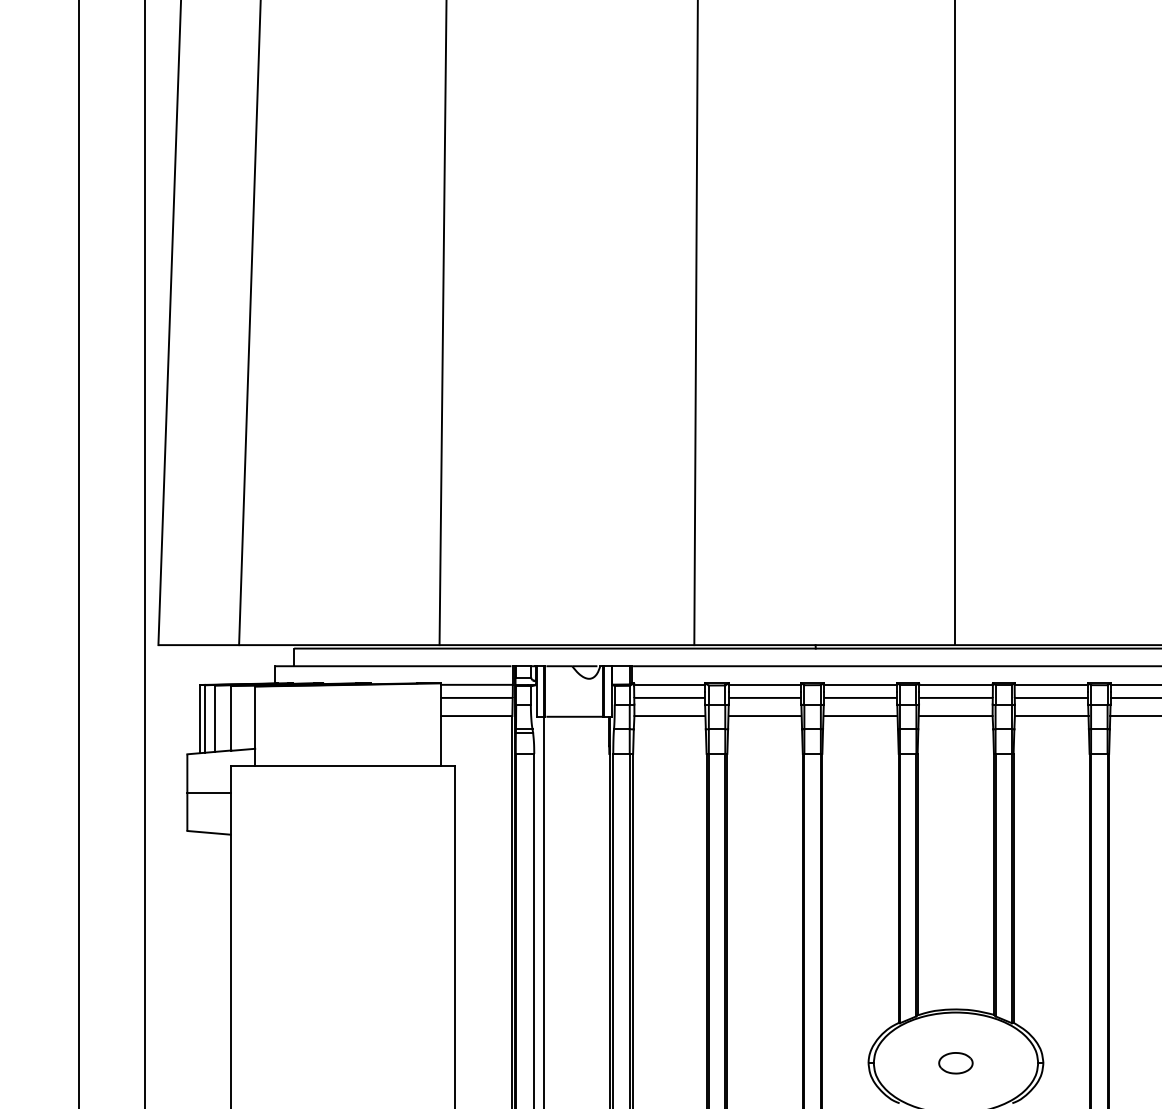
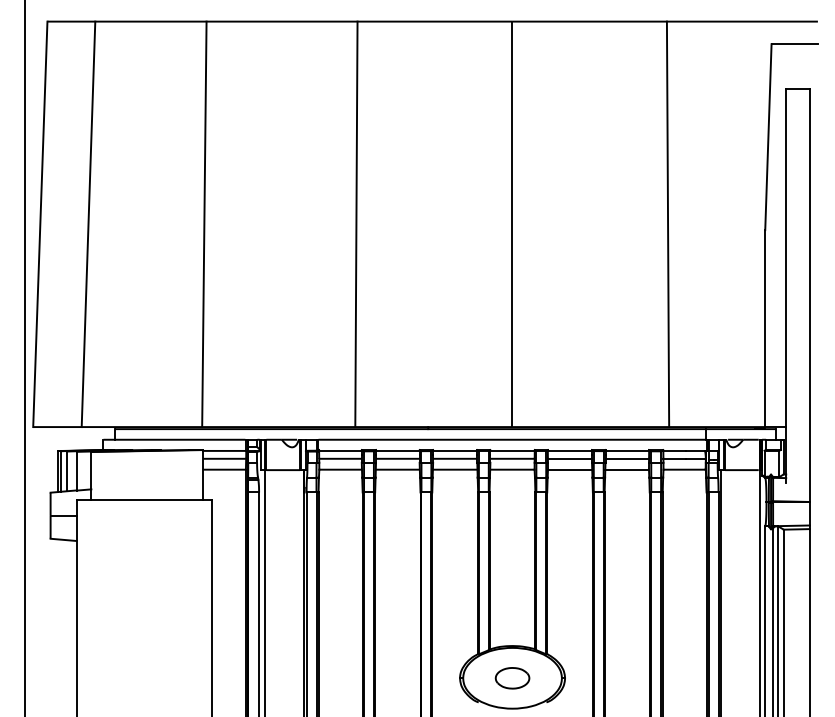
part: (955, 1063) -> (512, 678), size x1.67

